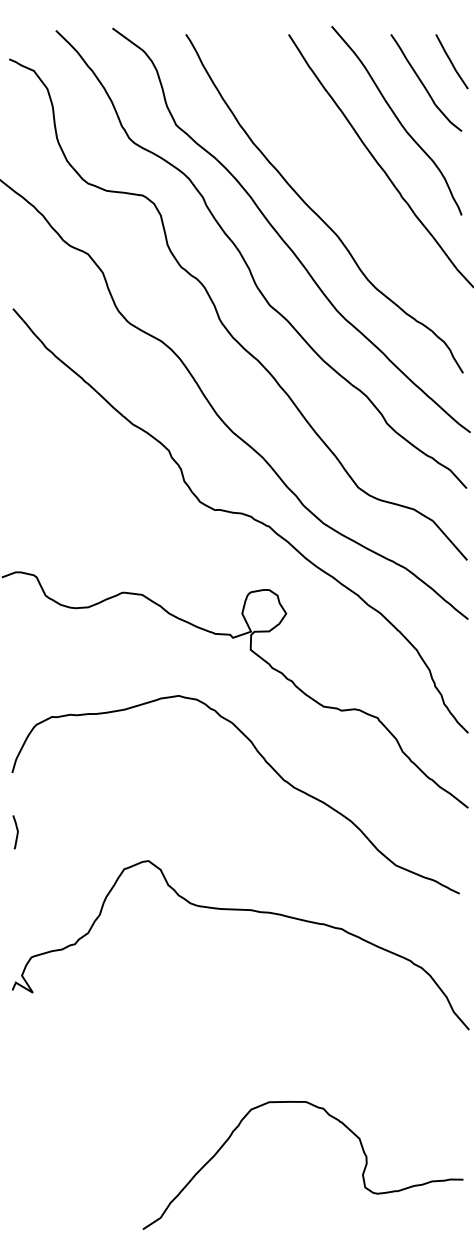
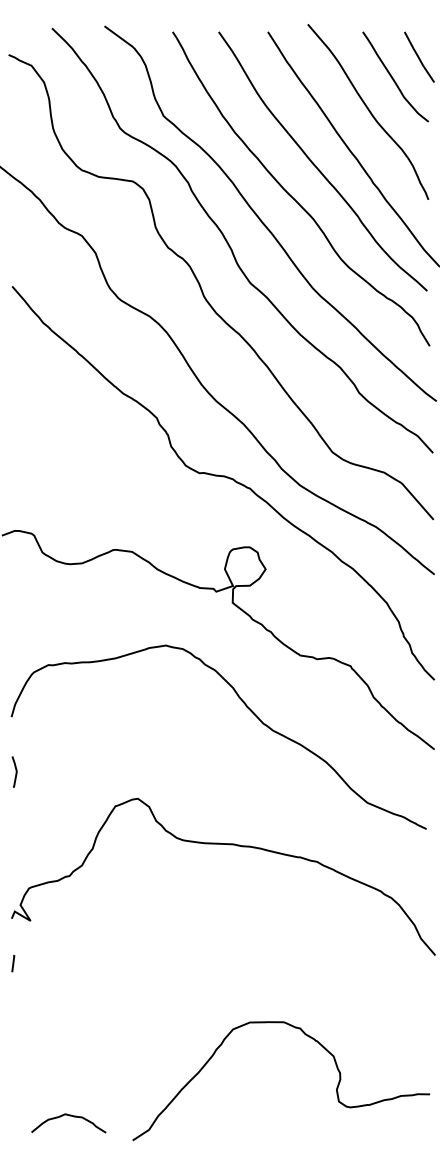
curve: (341, 179) -> (316, 166), added
line: (14, 1038) -> (13, 963), added
curve: (74, 1203) -> (69, 1116), added

